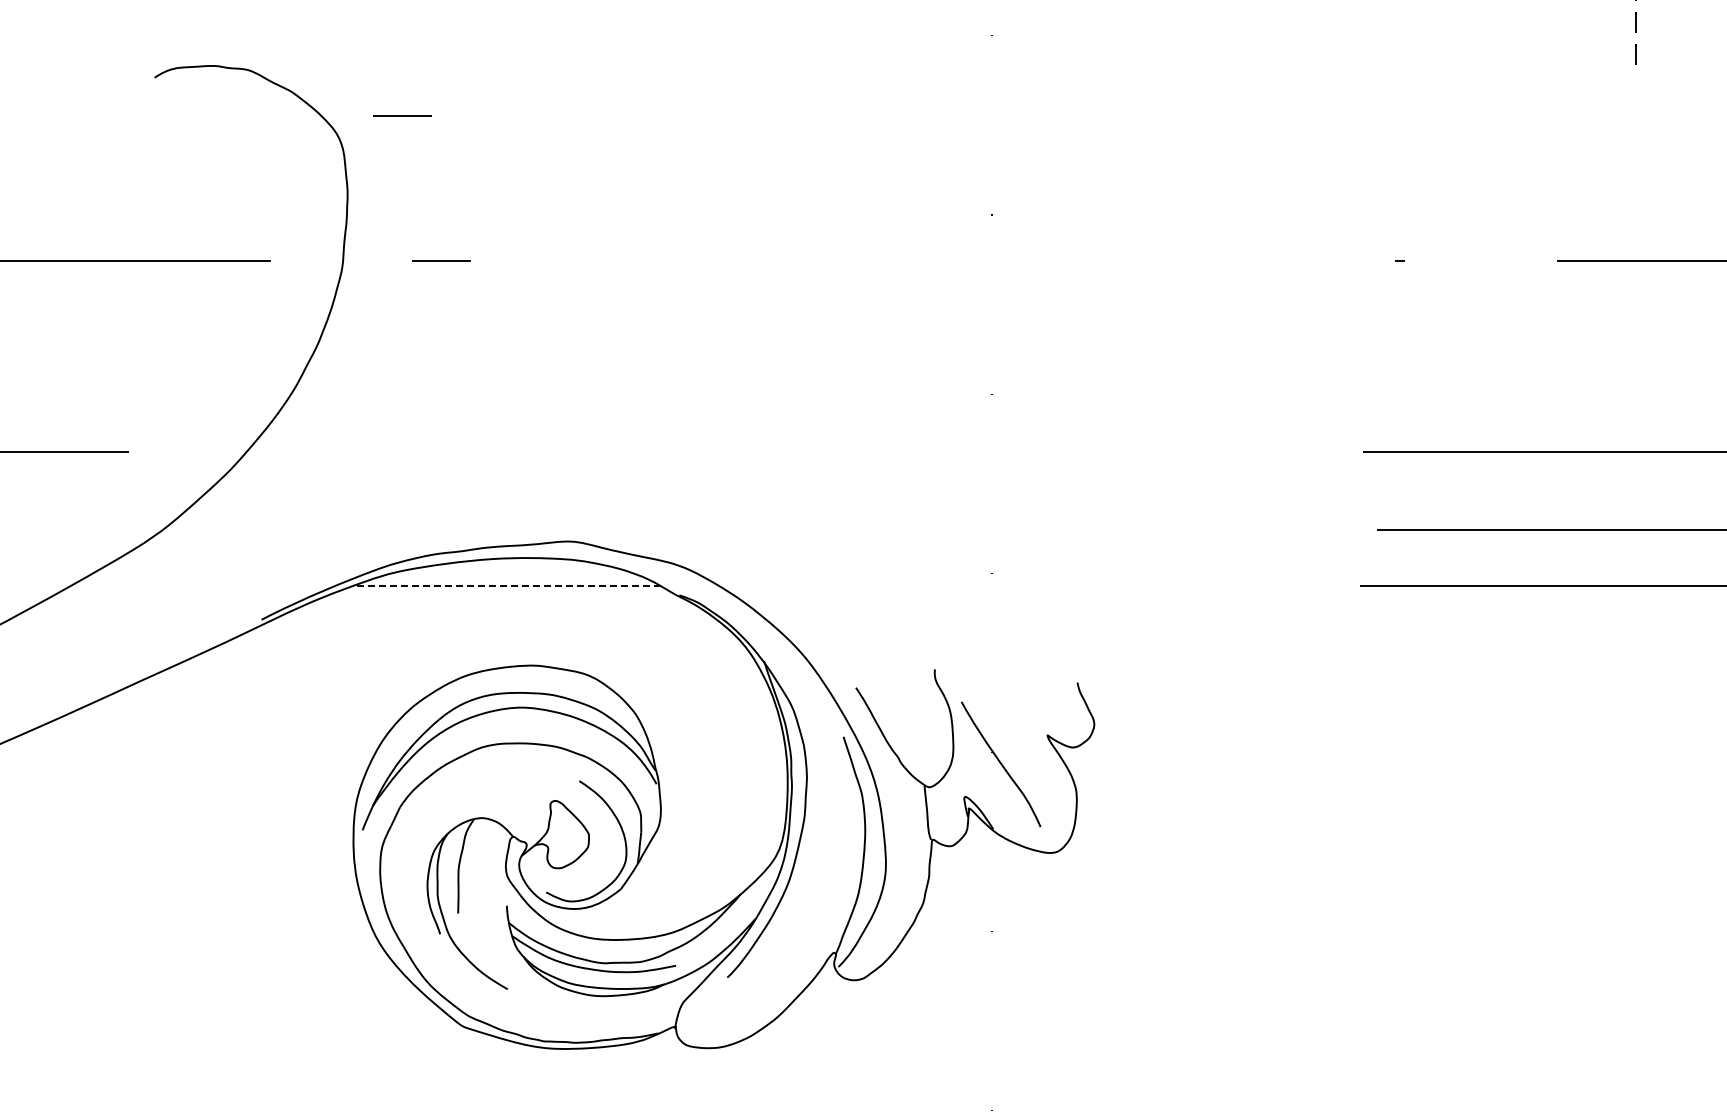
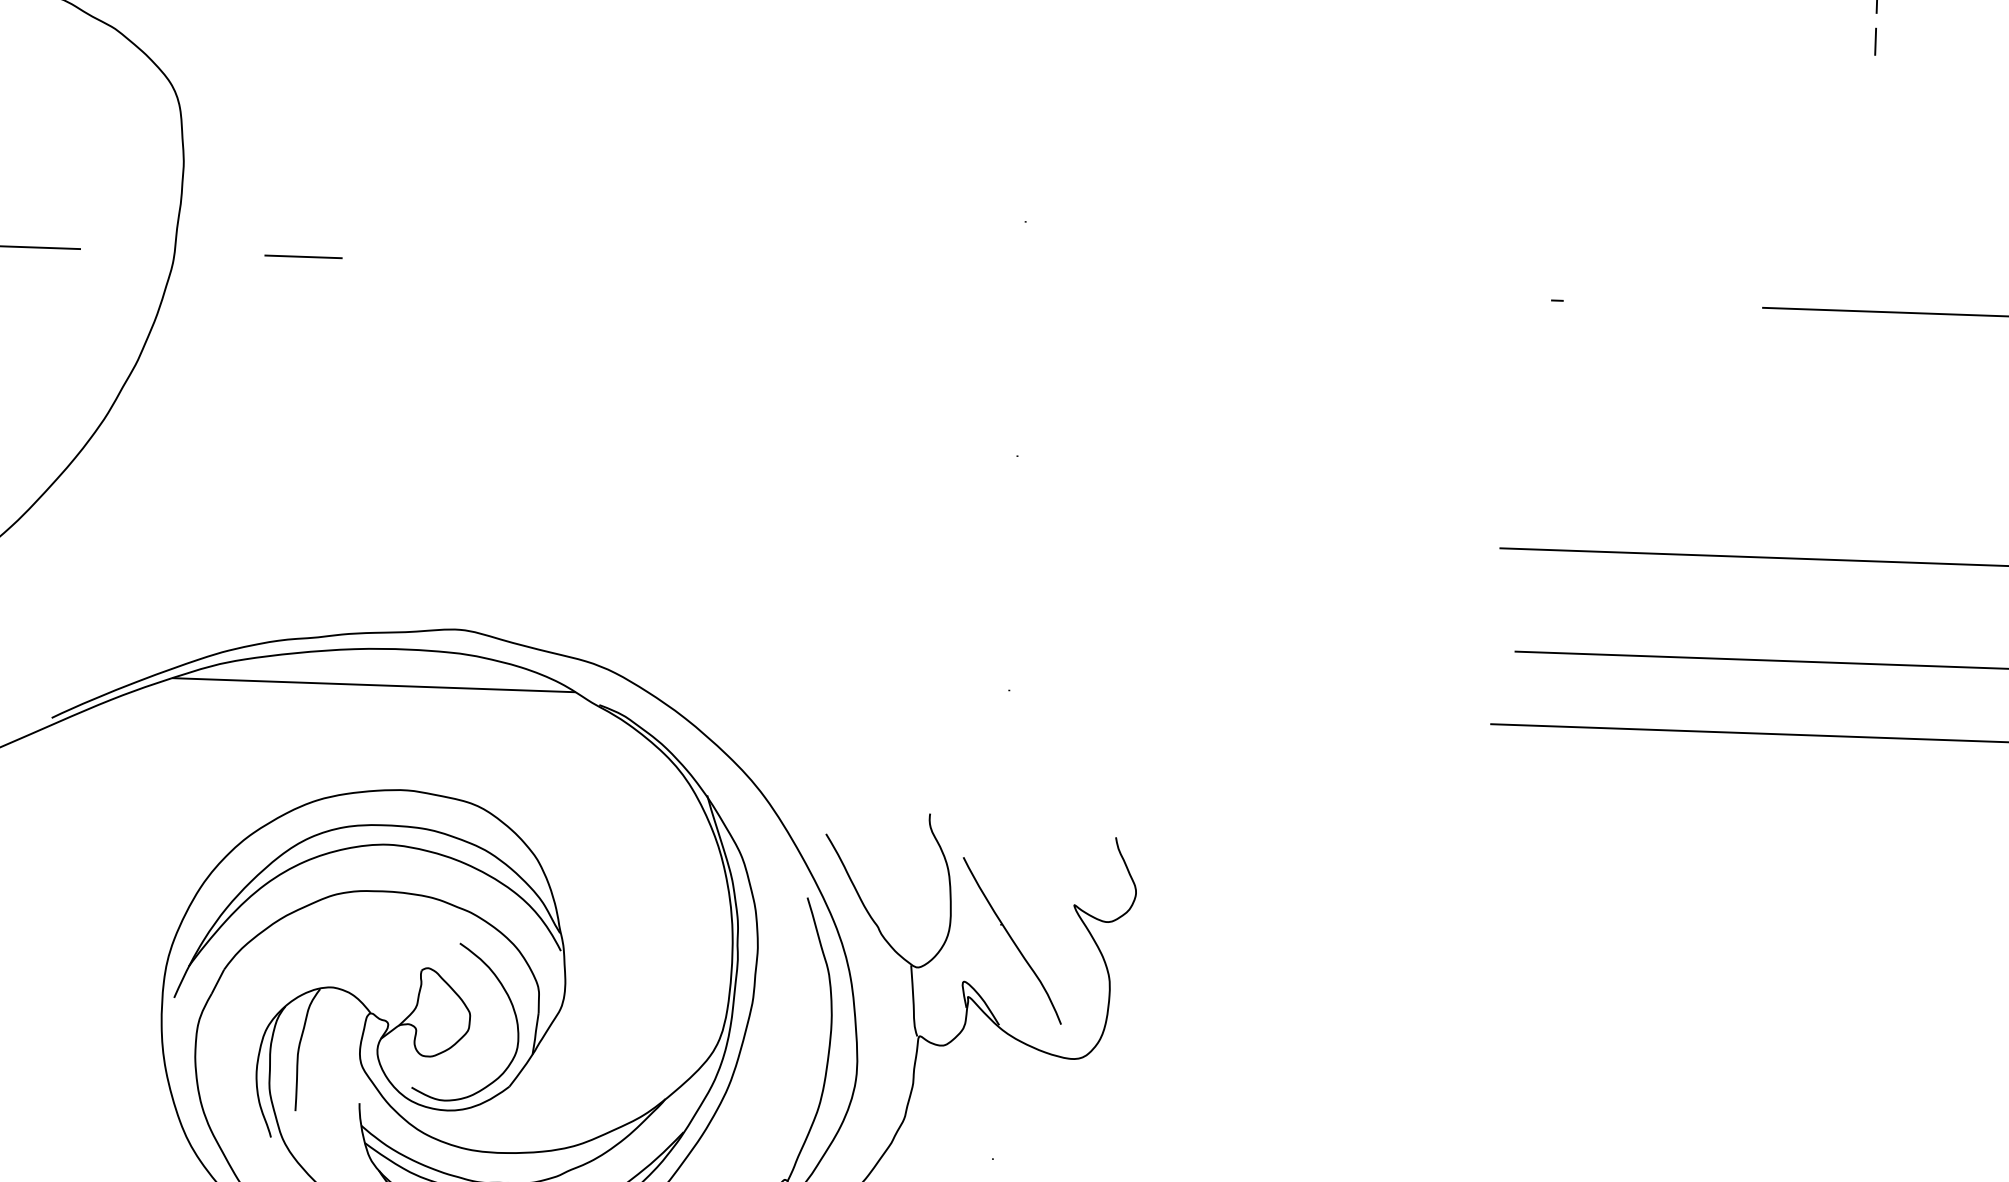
line: (402, 115) -> (259, 64), removed
line: (506, 586) -> (373, 685), dashed -> solid

